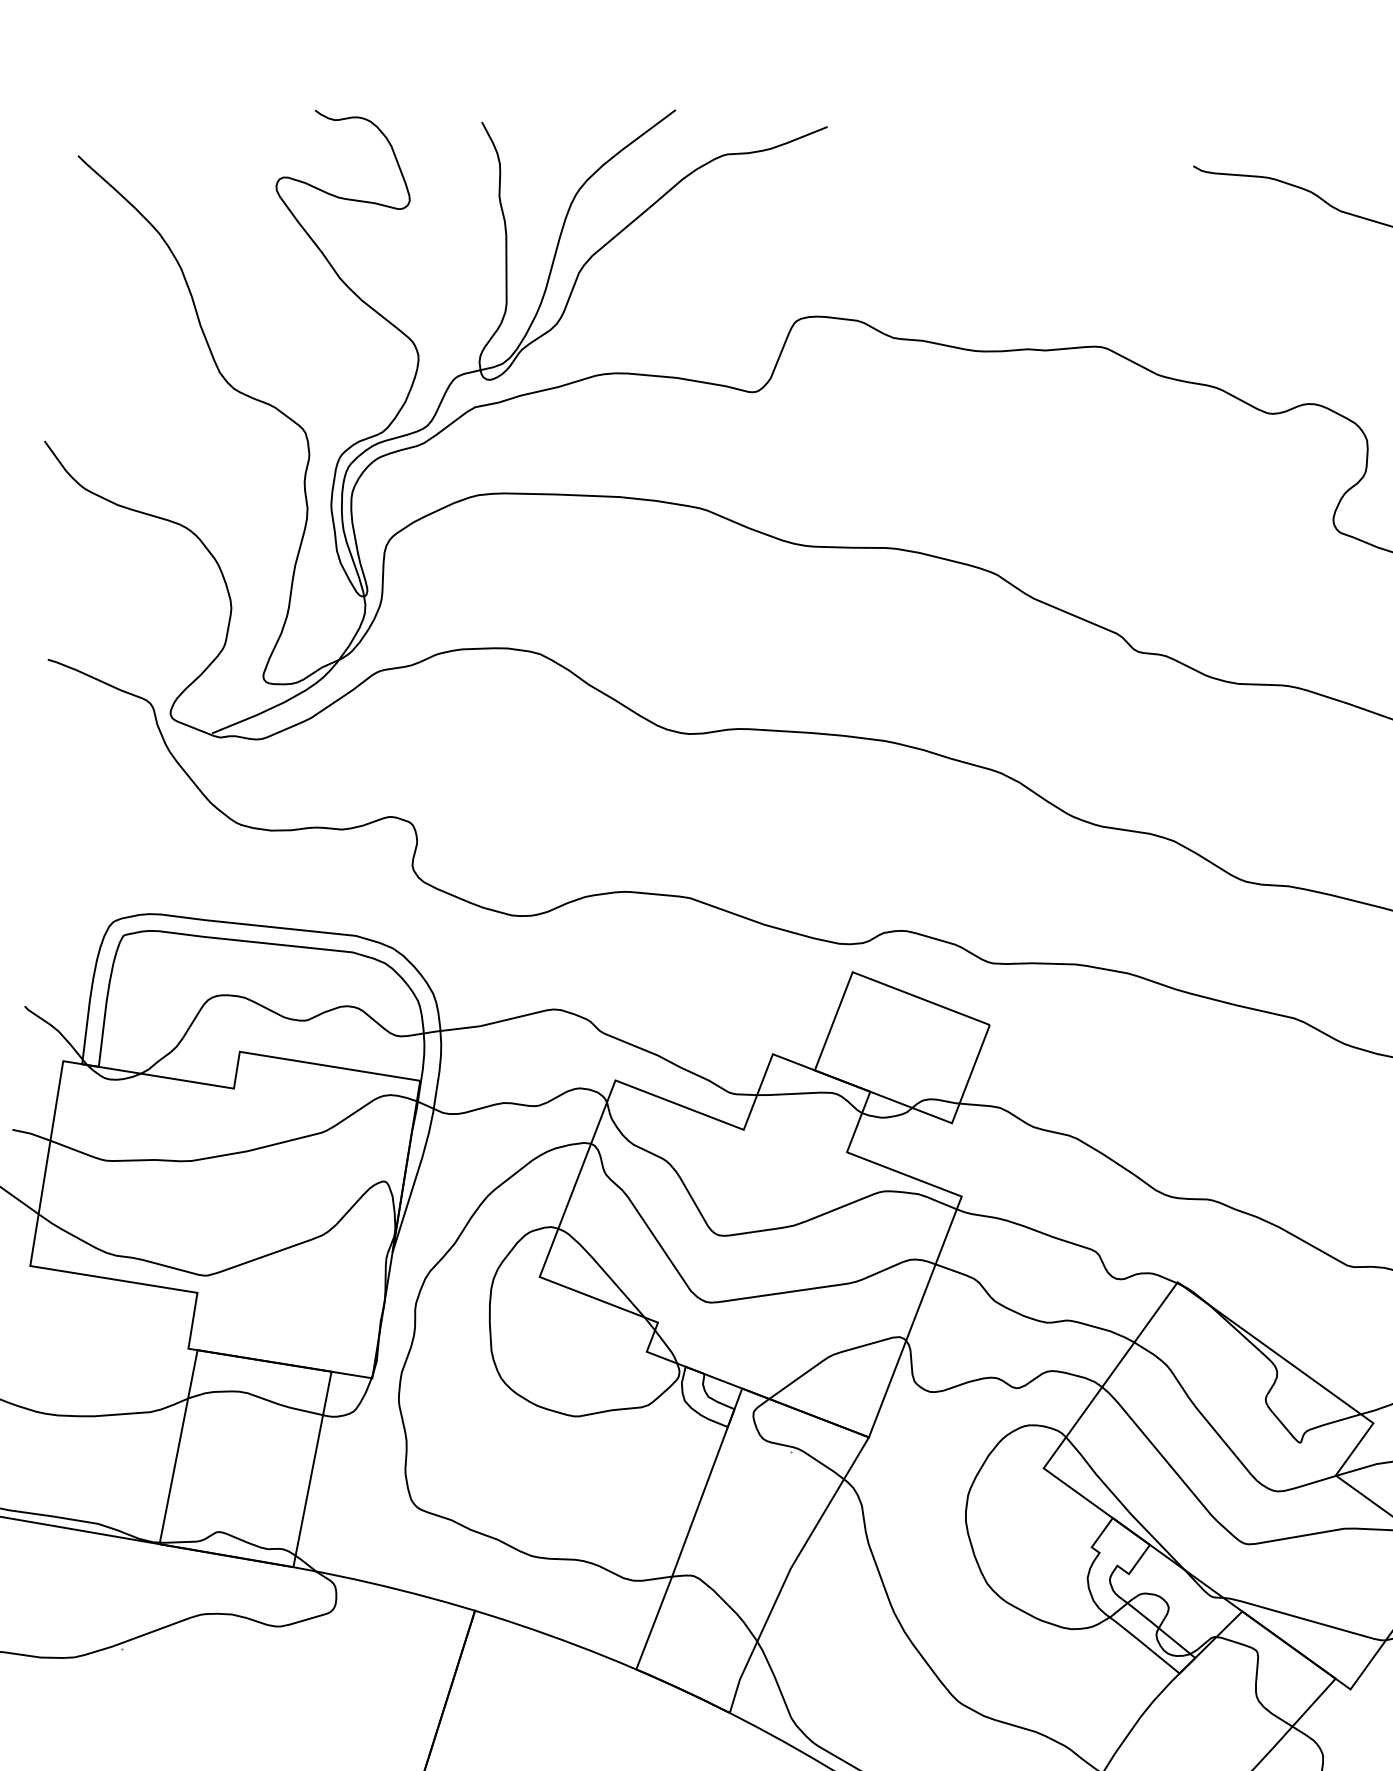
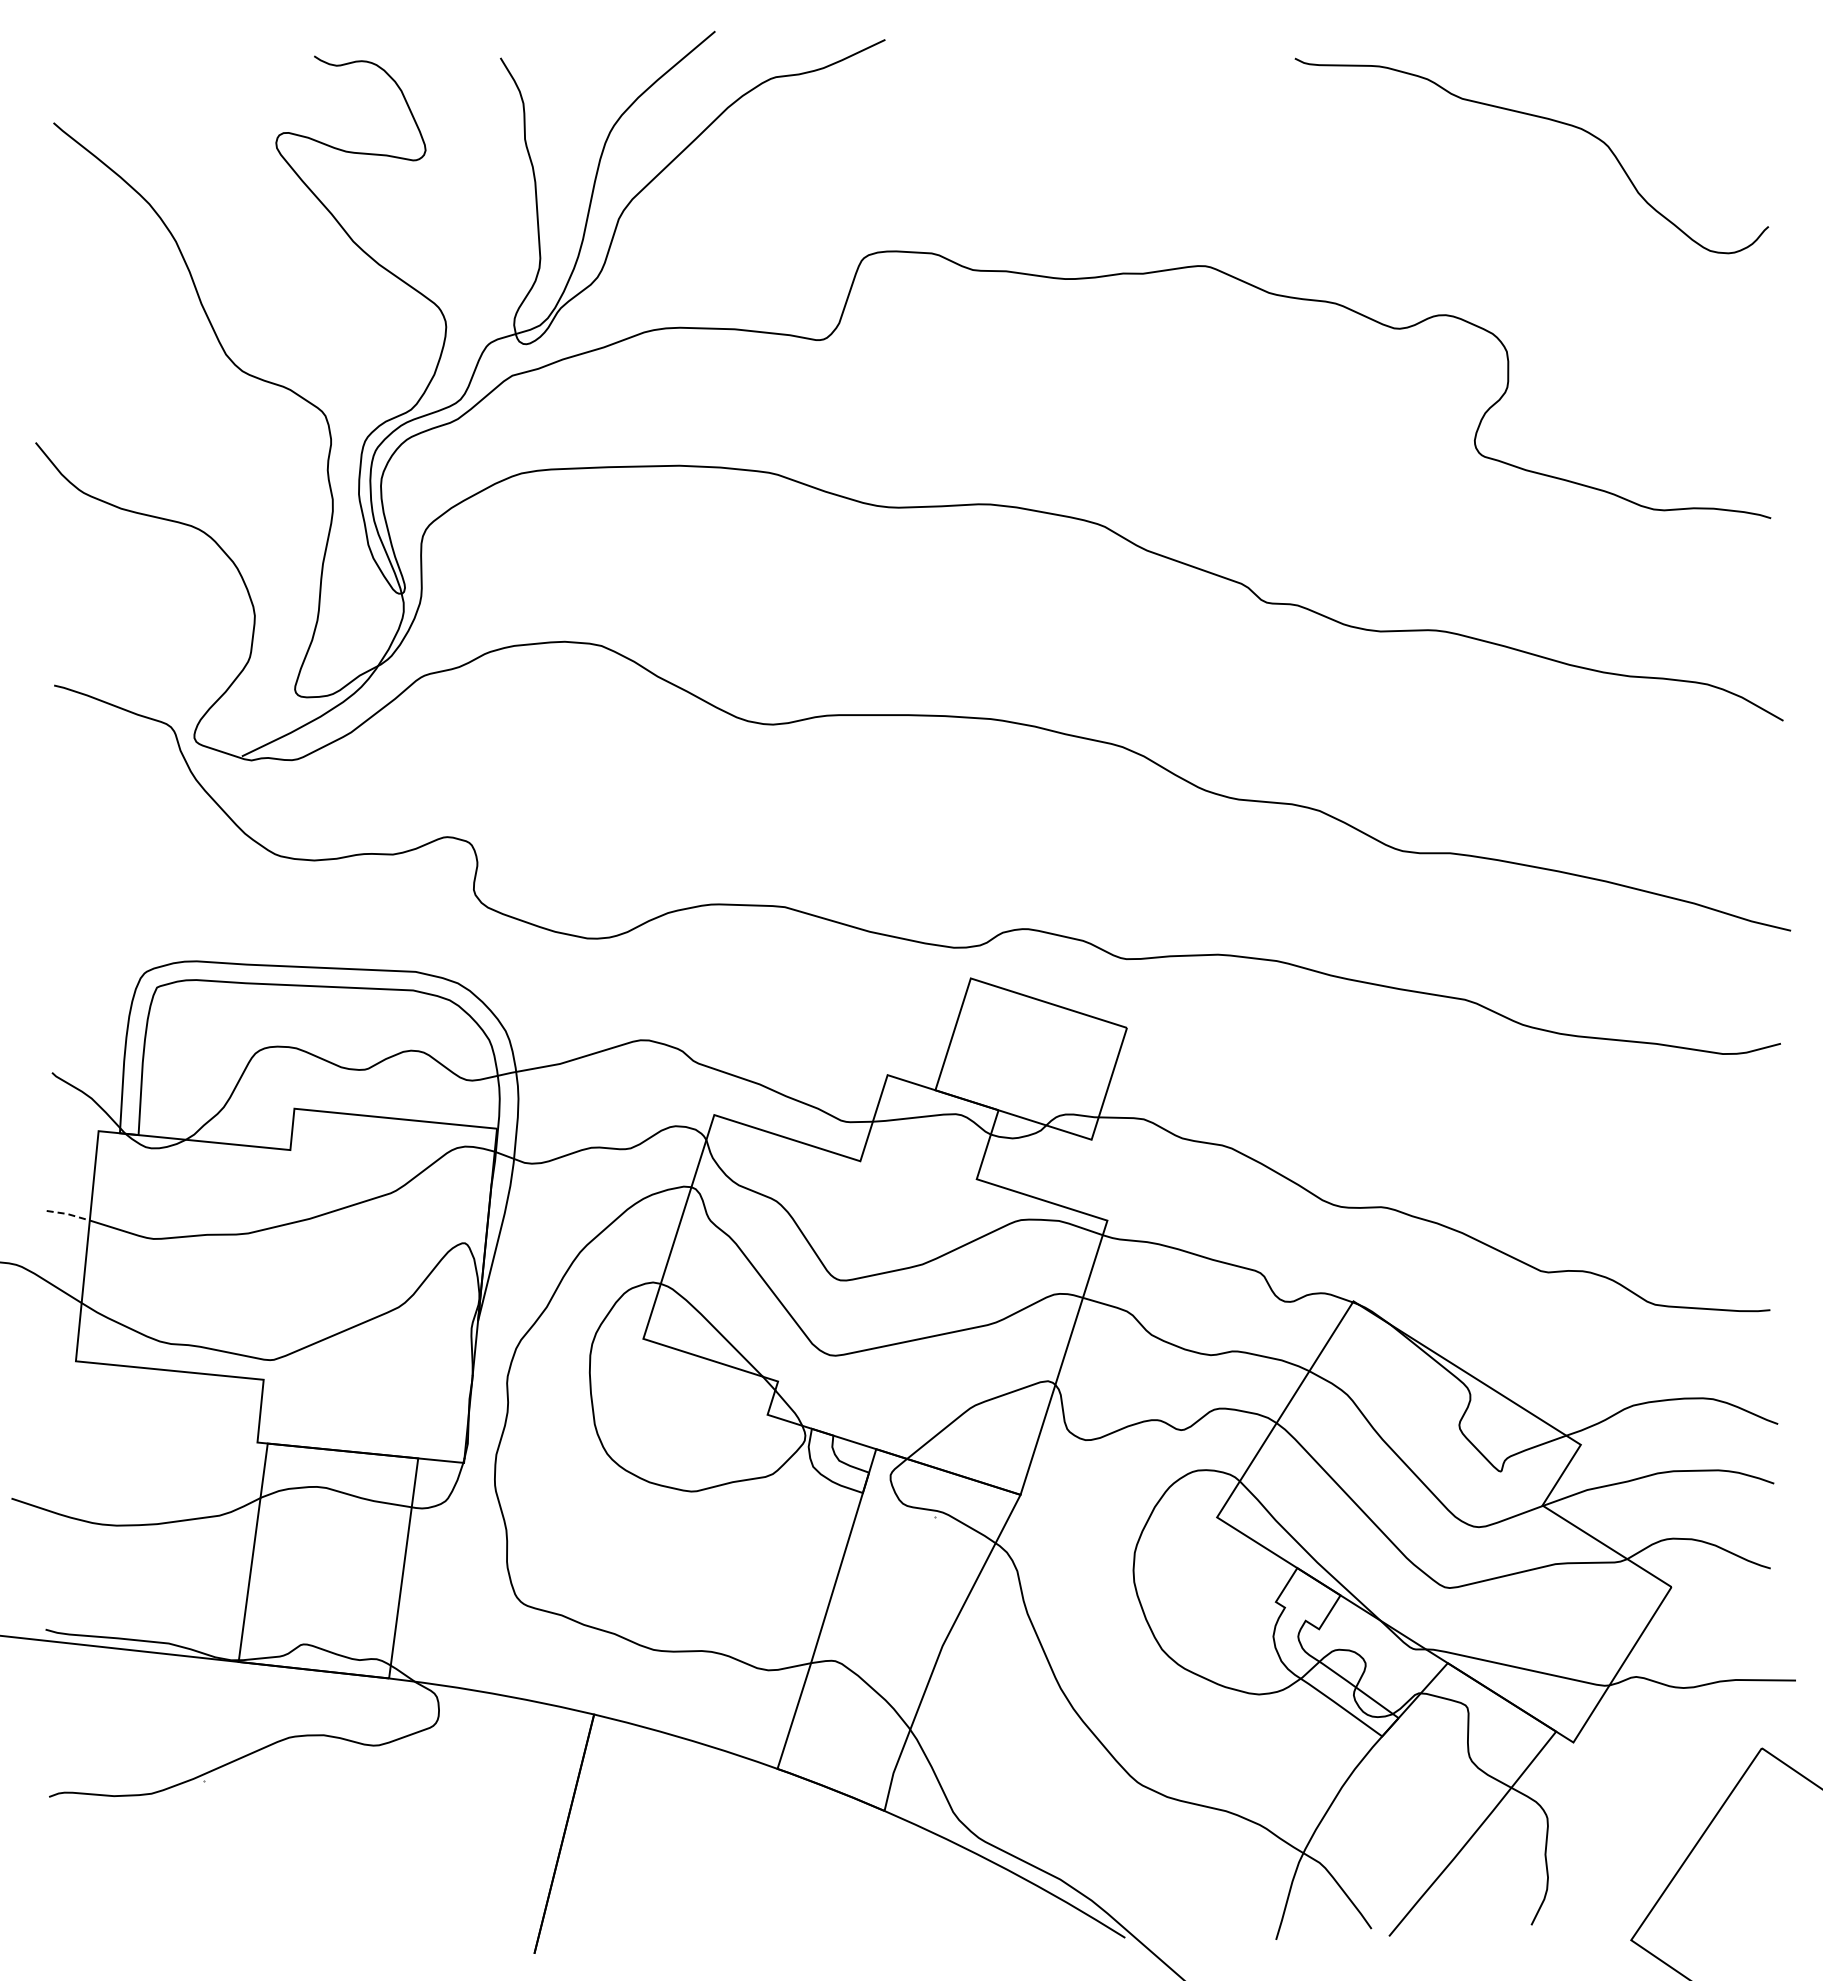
line: (31, 1134) -> (68, 1214), solid -> dashed

